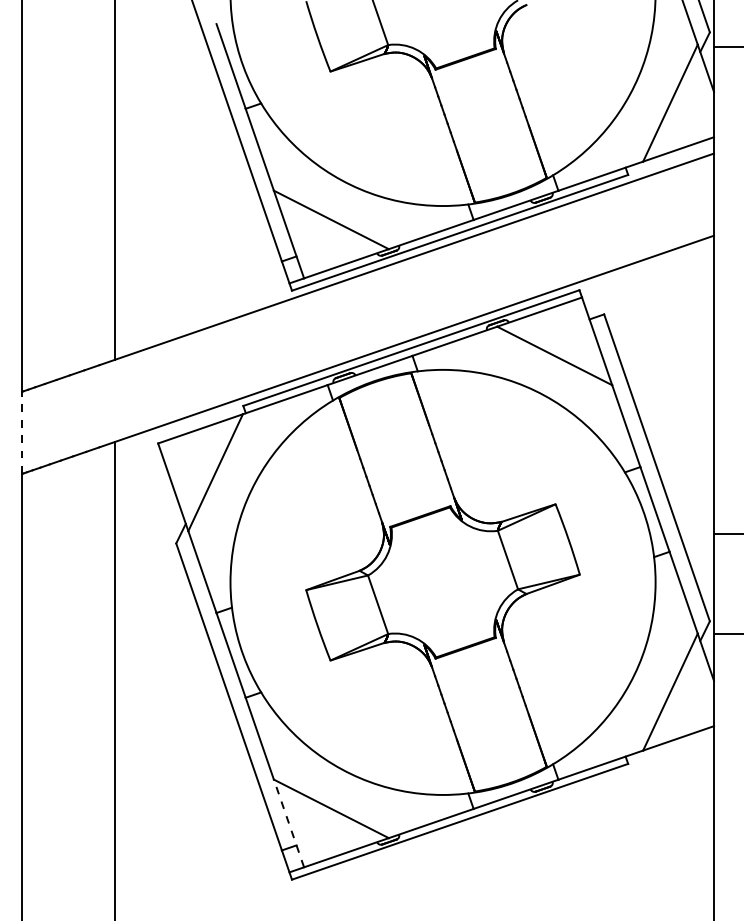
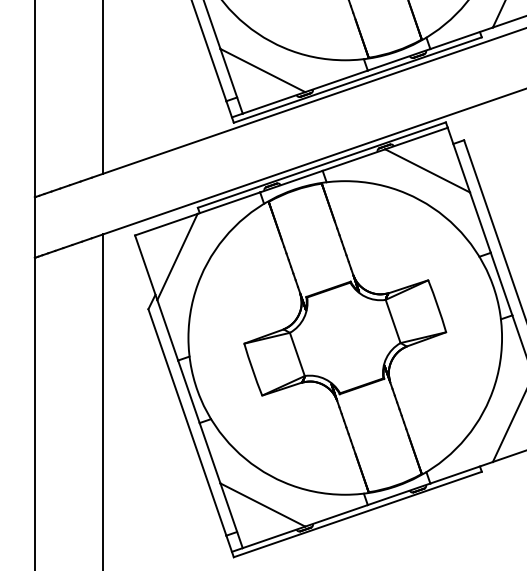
line: (22, 432) -> (35, 227), dashed -> solid
line: (288, 823) -> (231, 515), dashed -> solid

